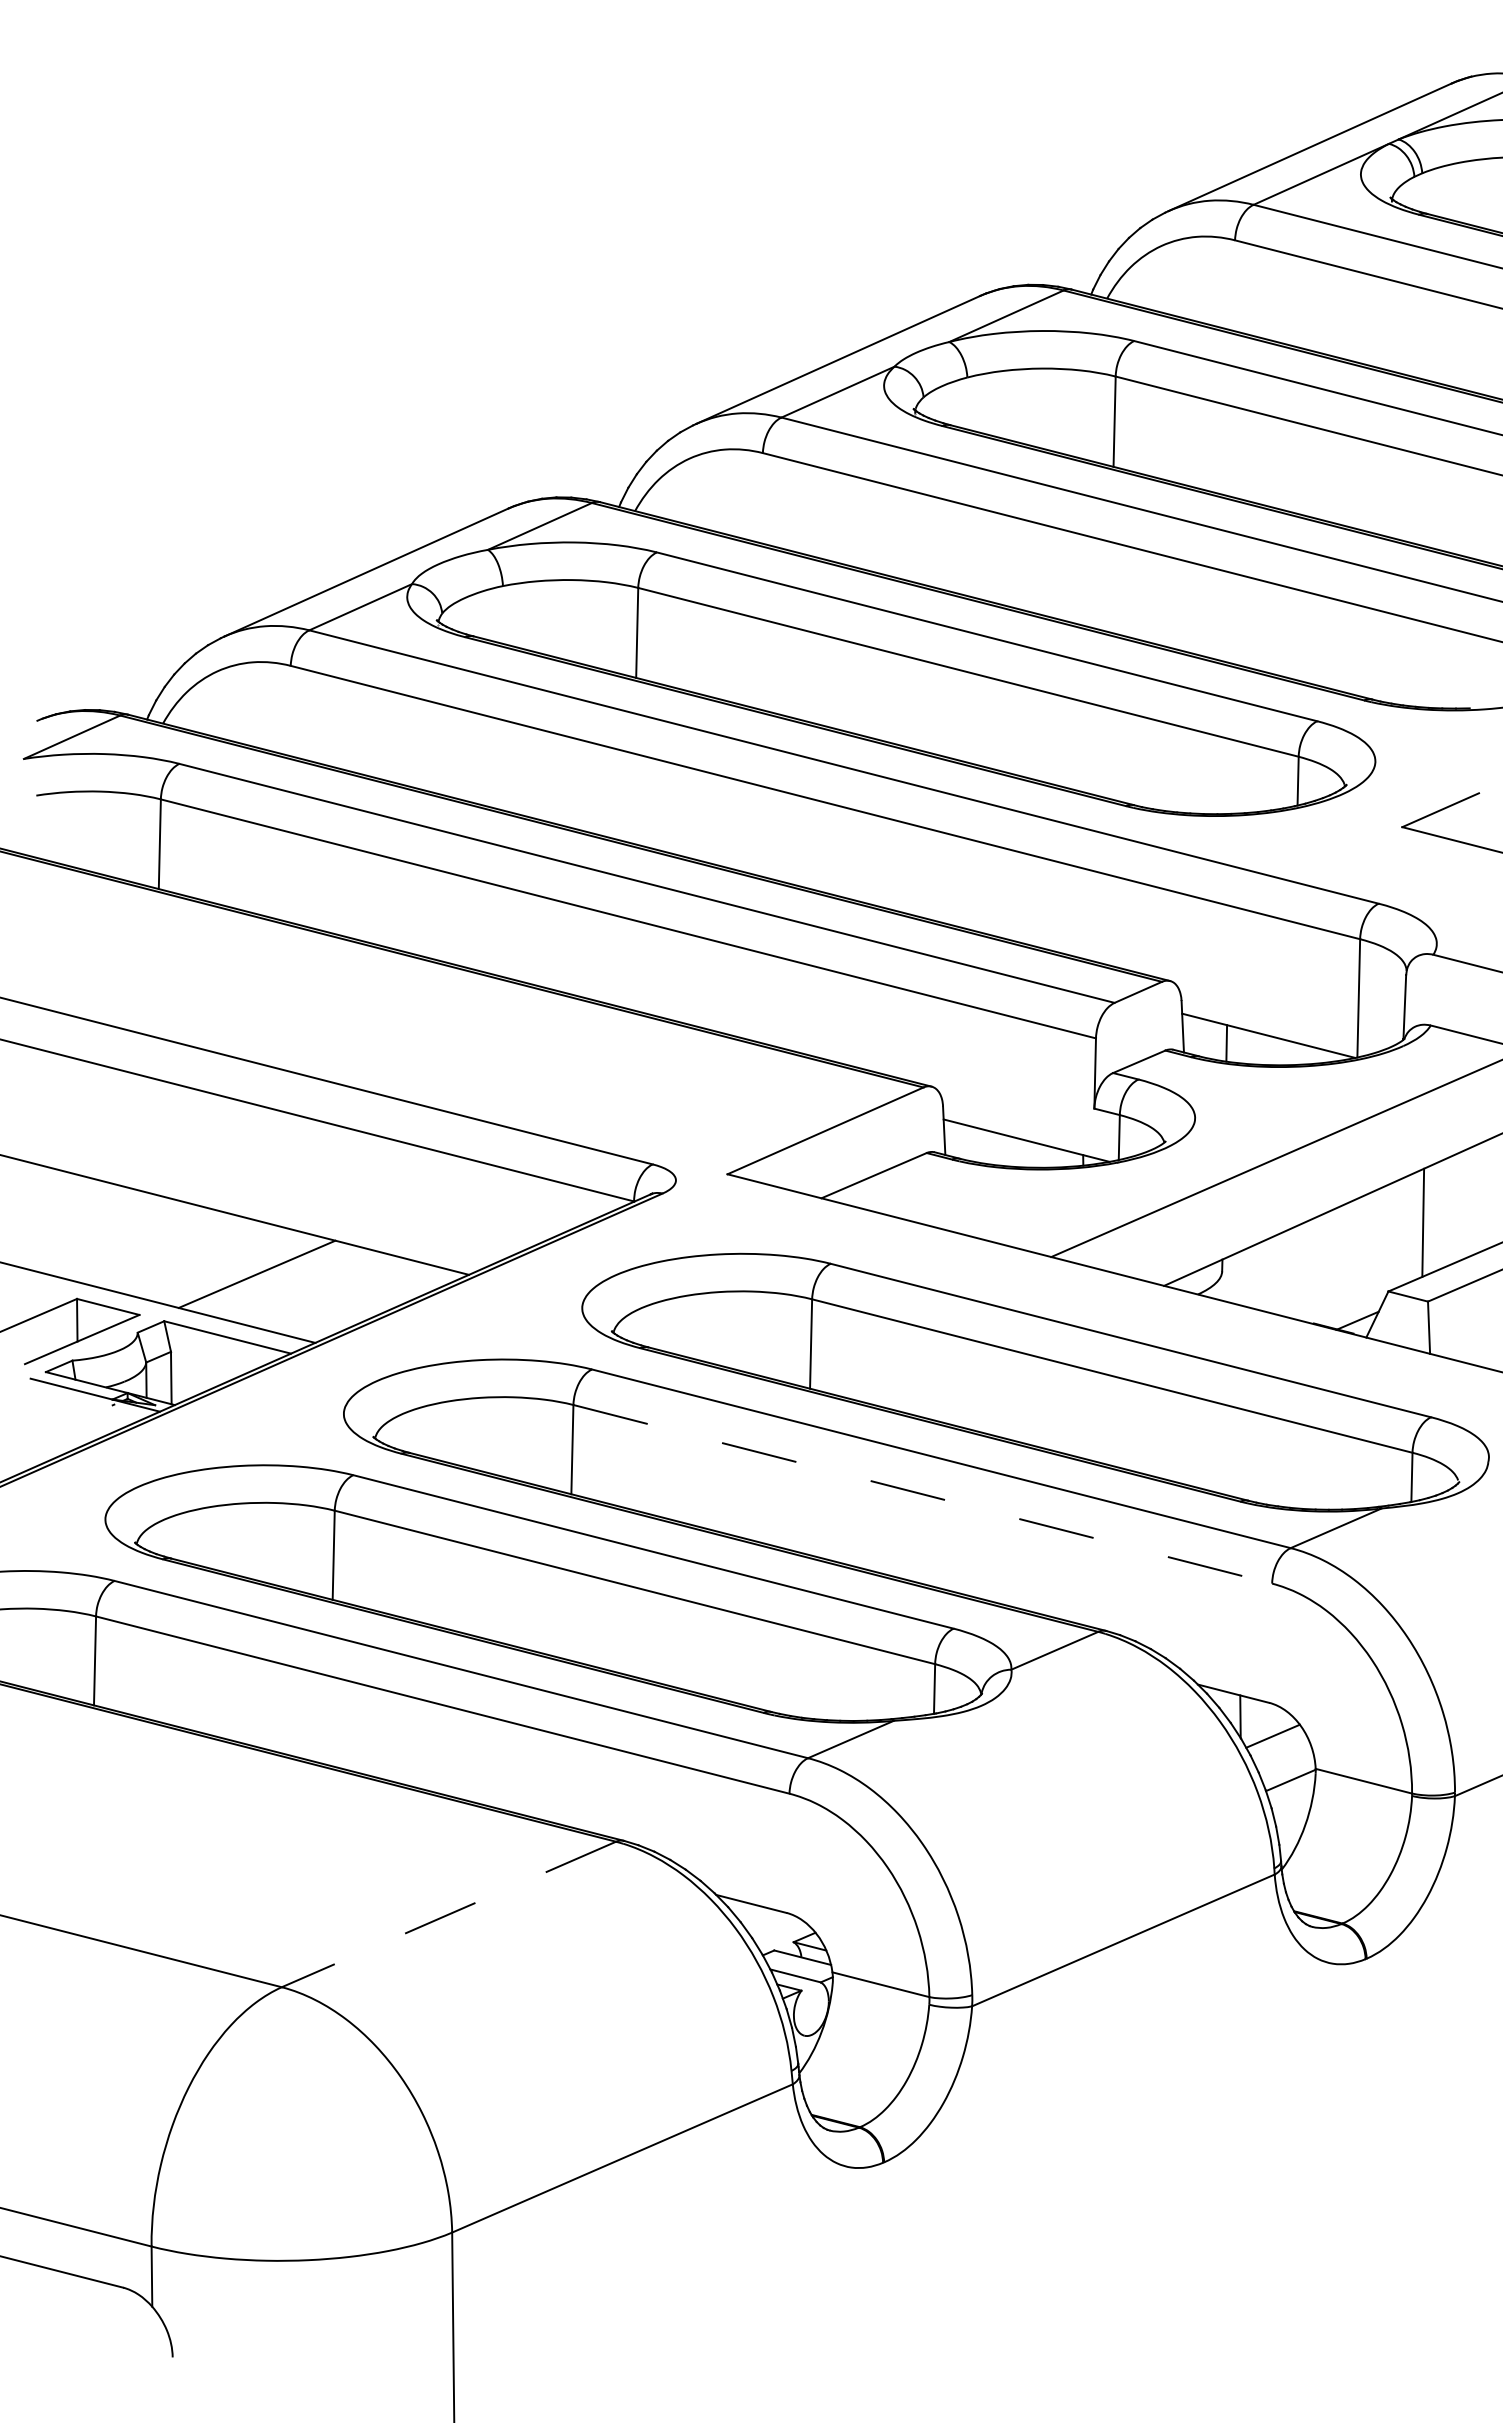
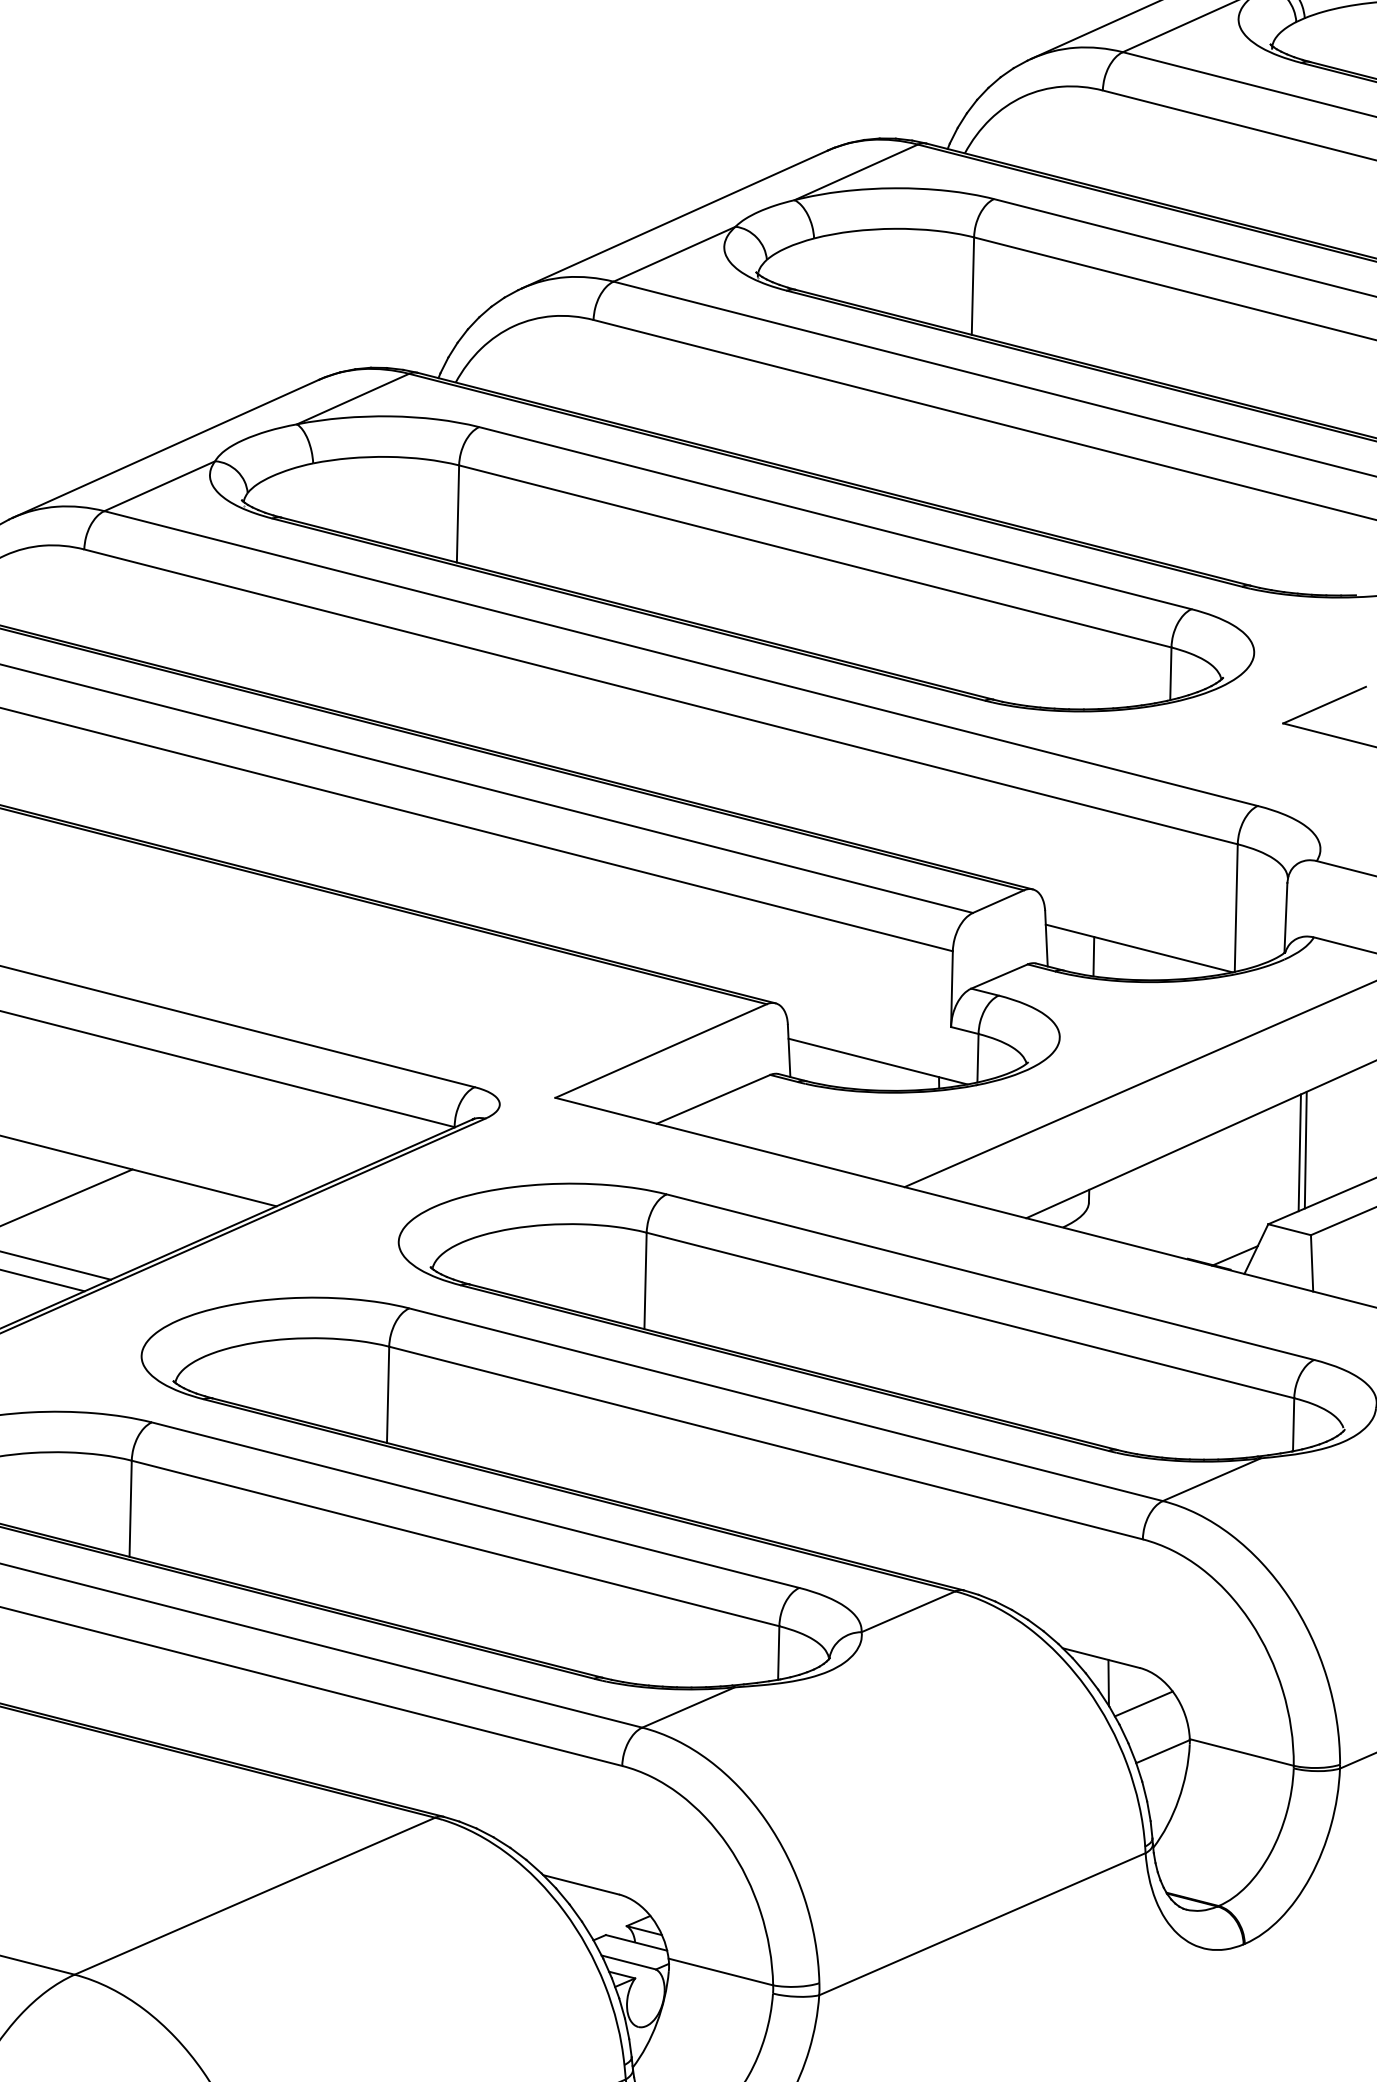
line: (1417, 1225) -> (1299, 1153), added
line: (922, 1494) -> (765, 1443), dashed -> solid
line: (448, 1914) -> (254, 1896), dashed -> solid

